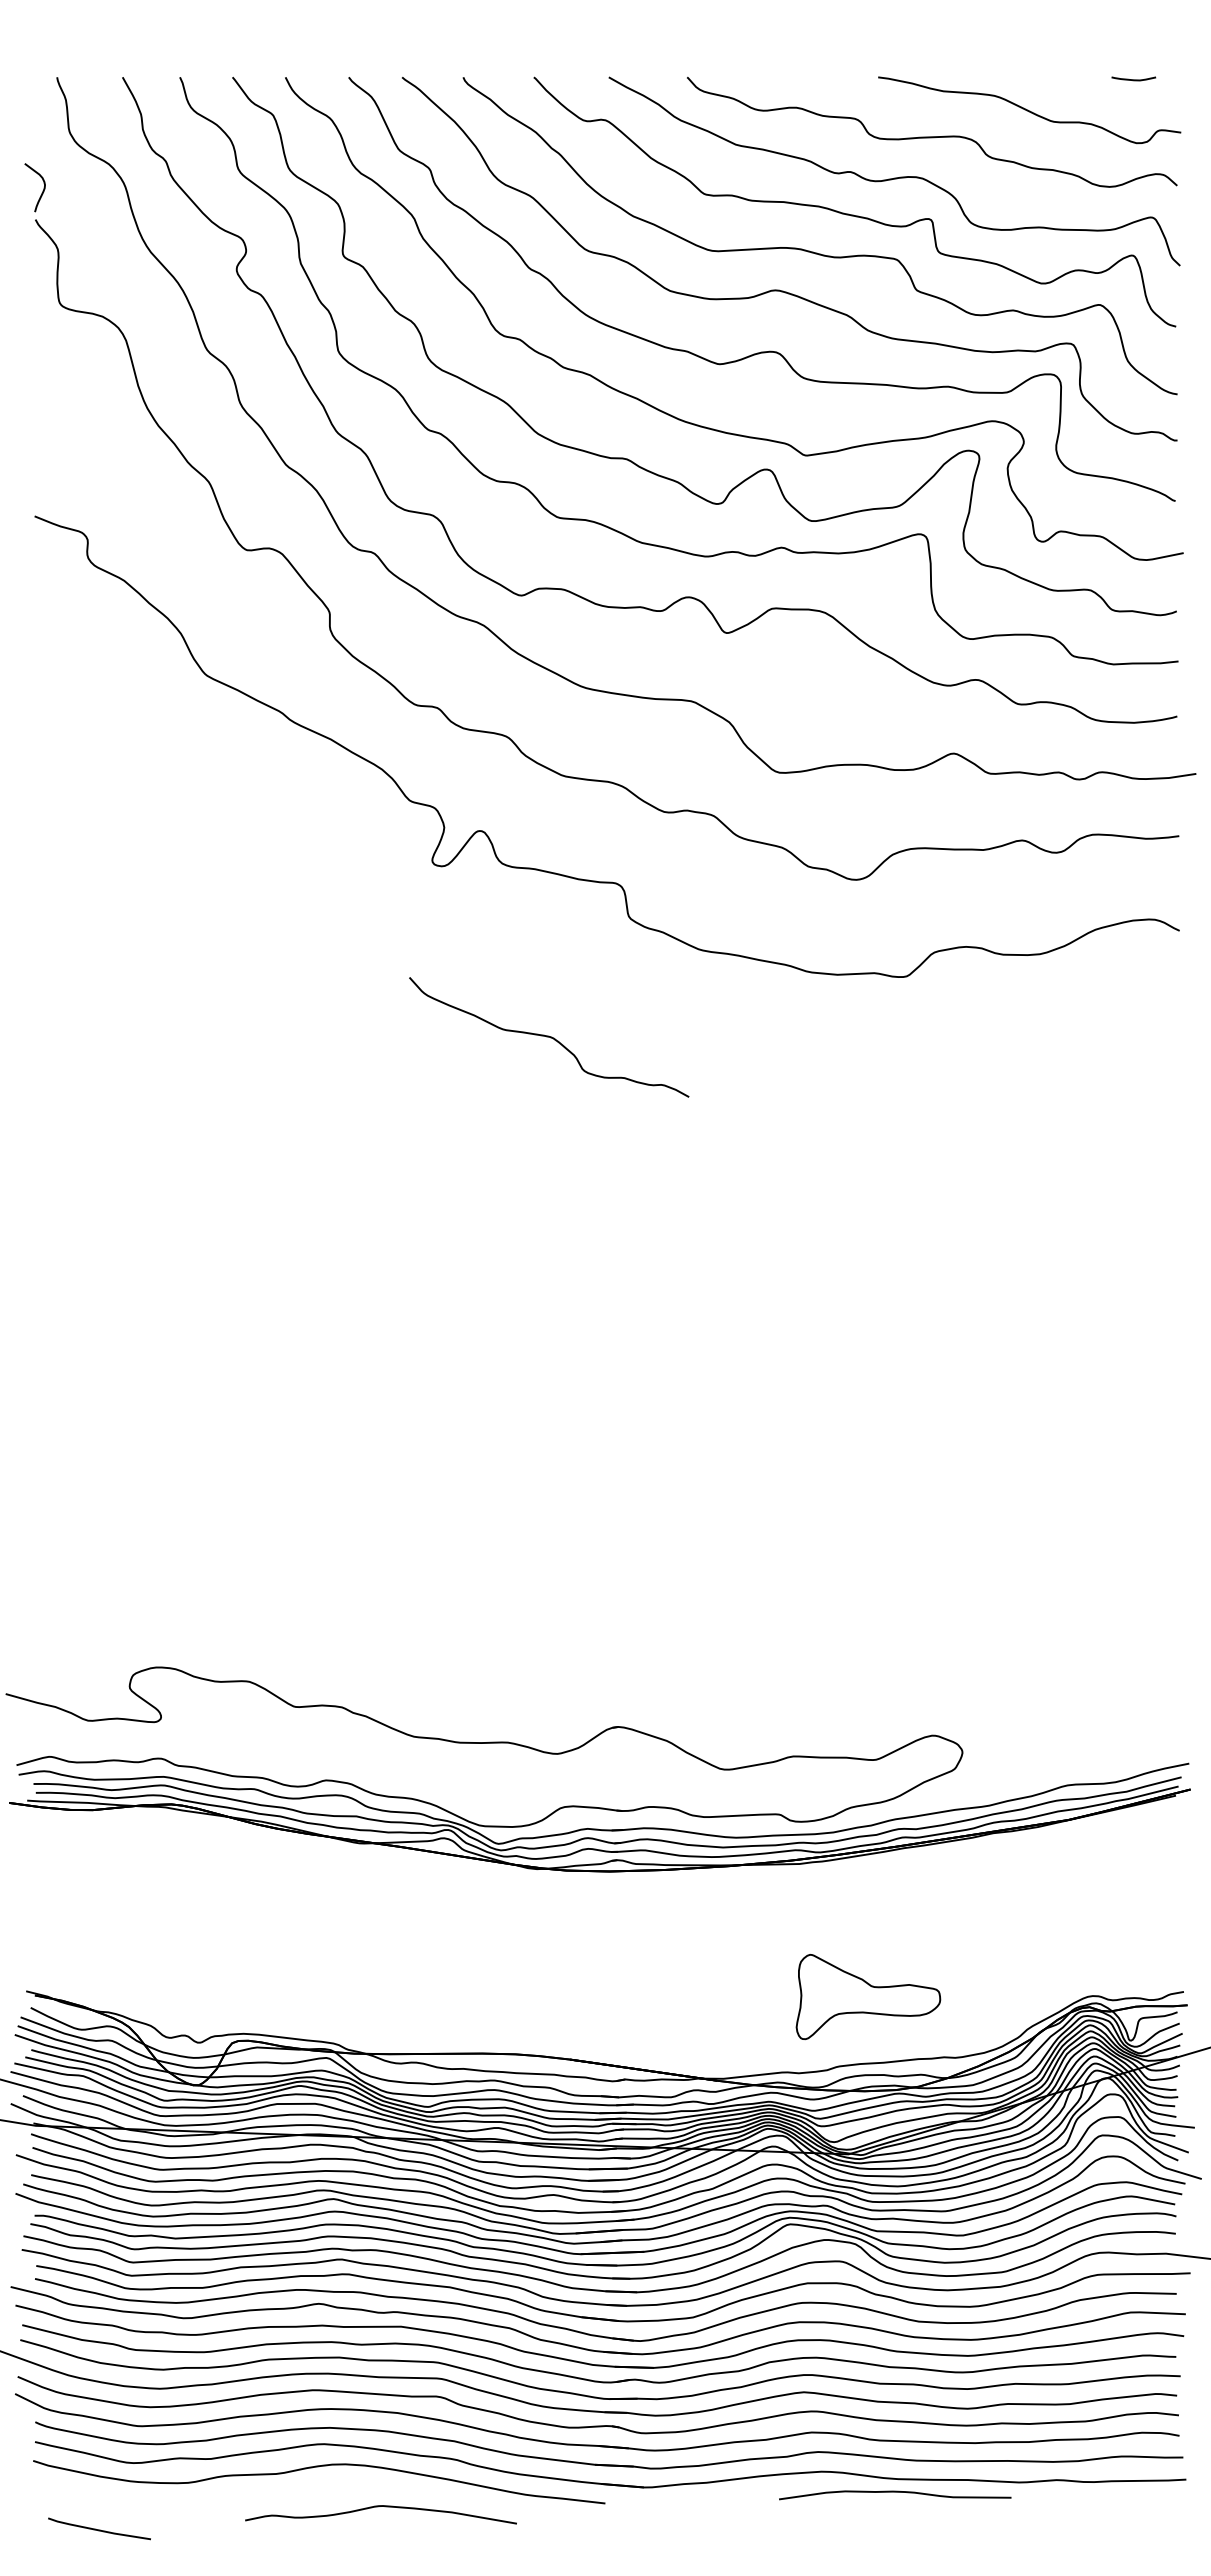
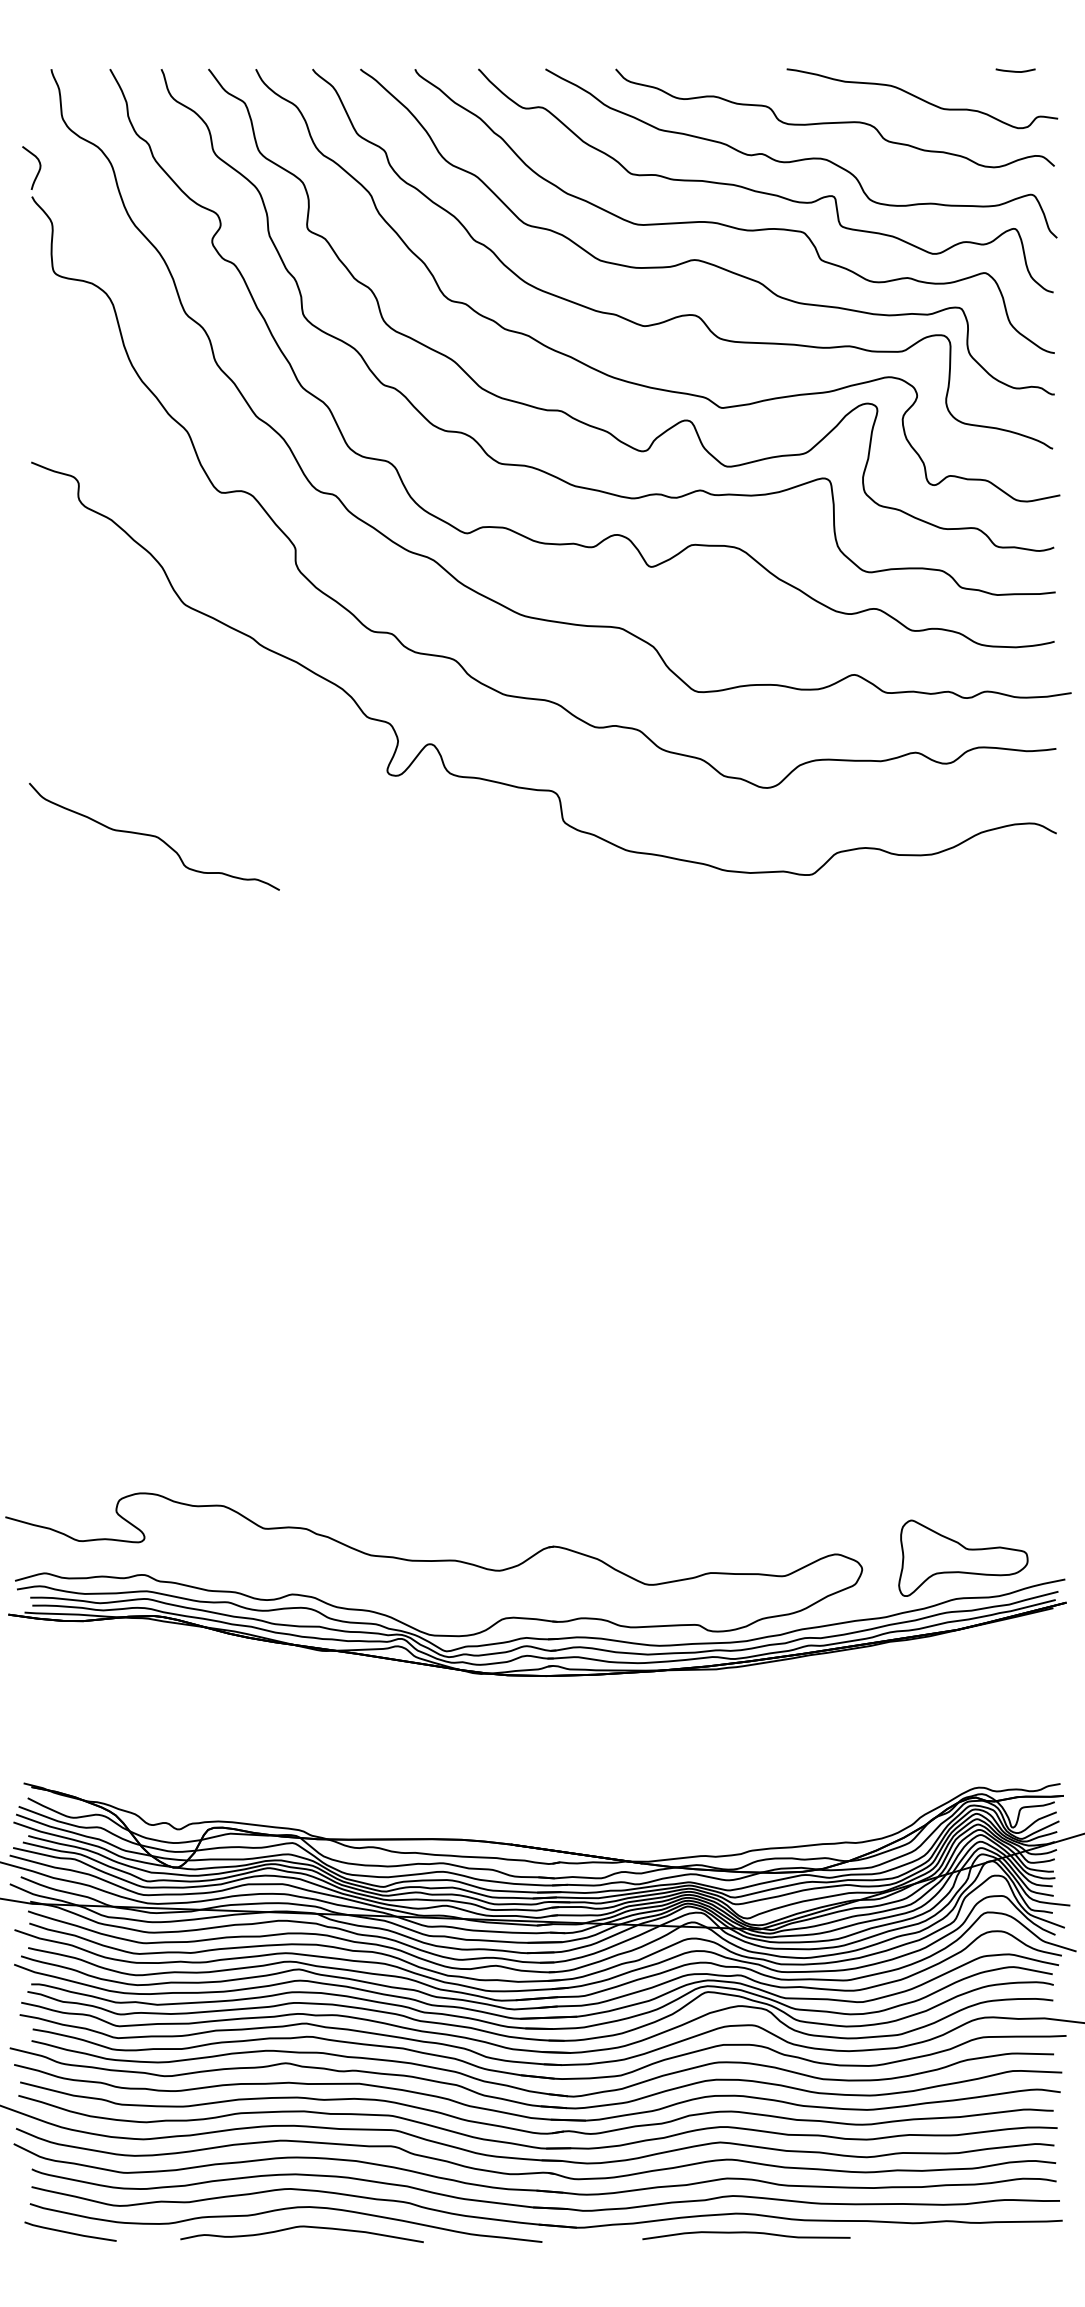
curve: (549, 1037) -> (154, 836), moved
part: (868, 1997) -> (963, 1558), moved
curve: (895, 2492) -> (746, 2233), moved
curve: (378, 2507) -> (299, 2227), moved
line: (99, 2529) -> (70, 2232), moved

